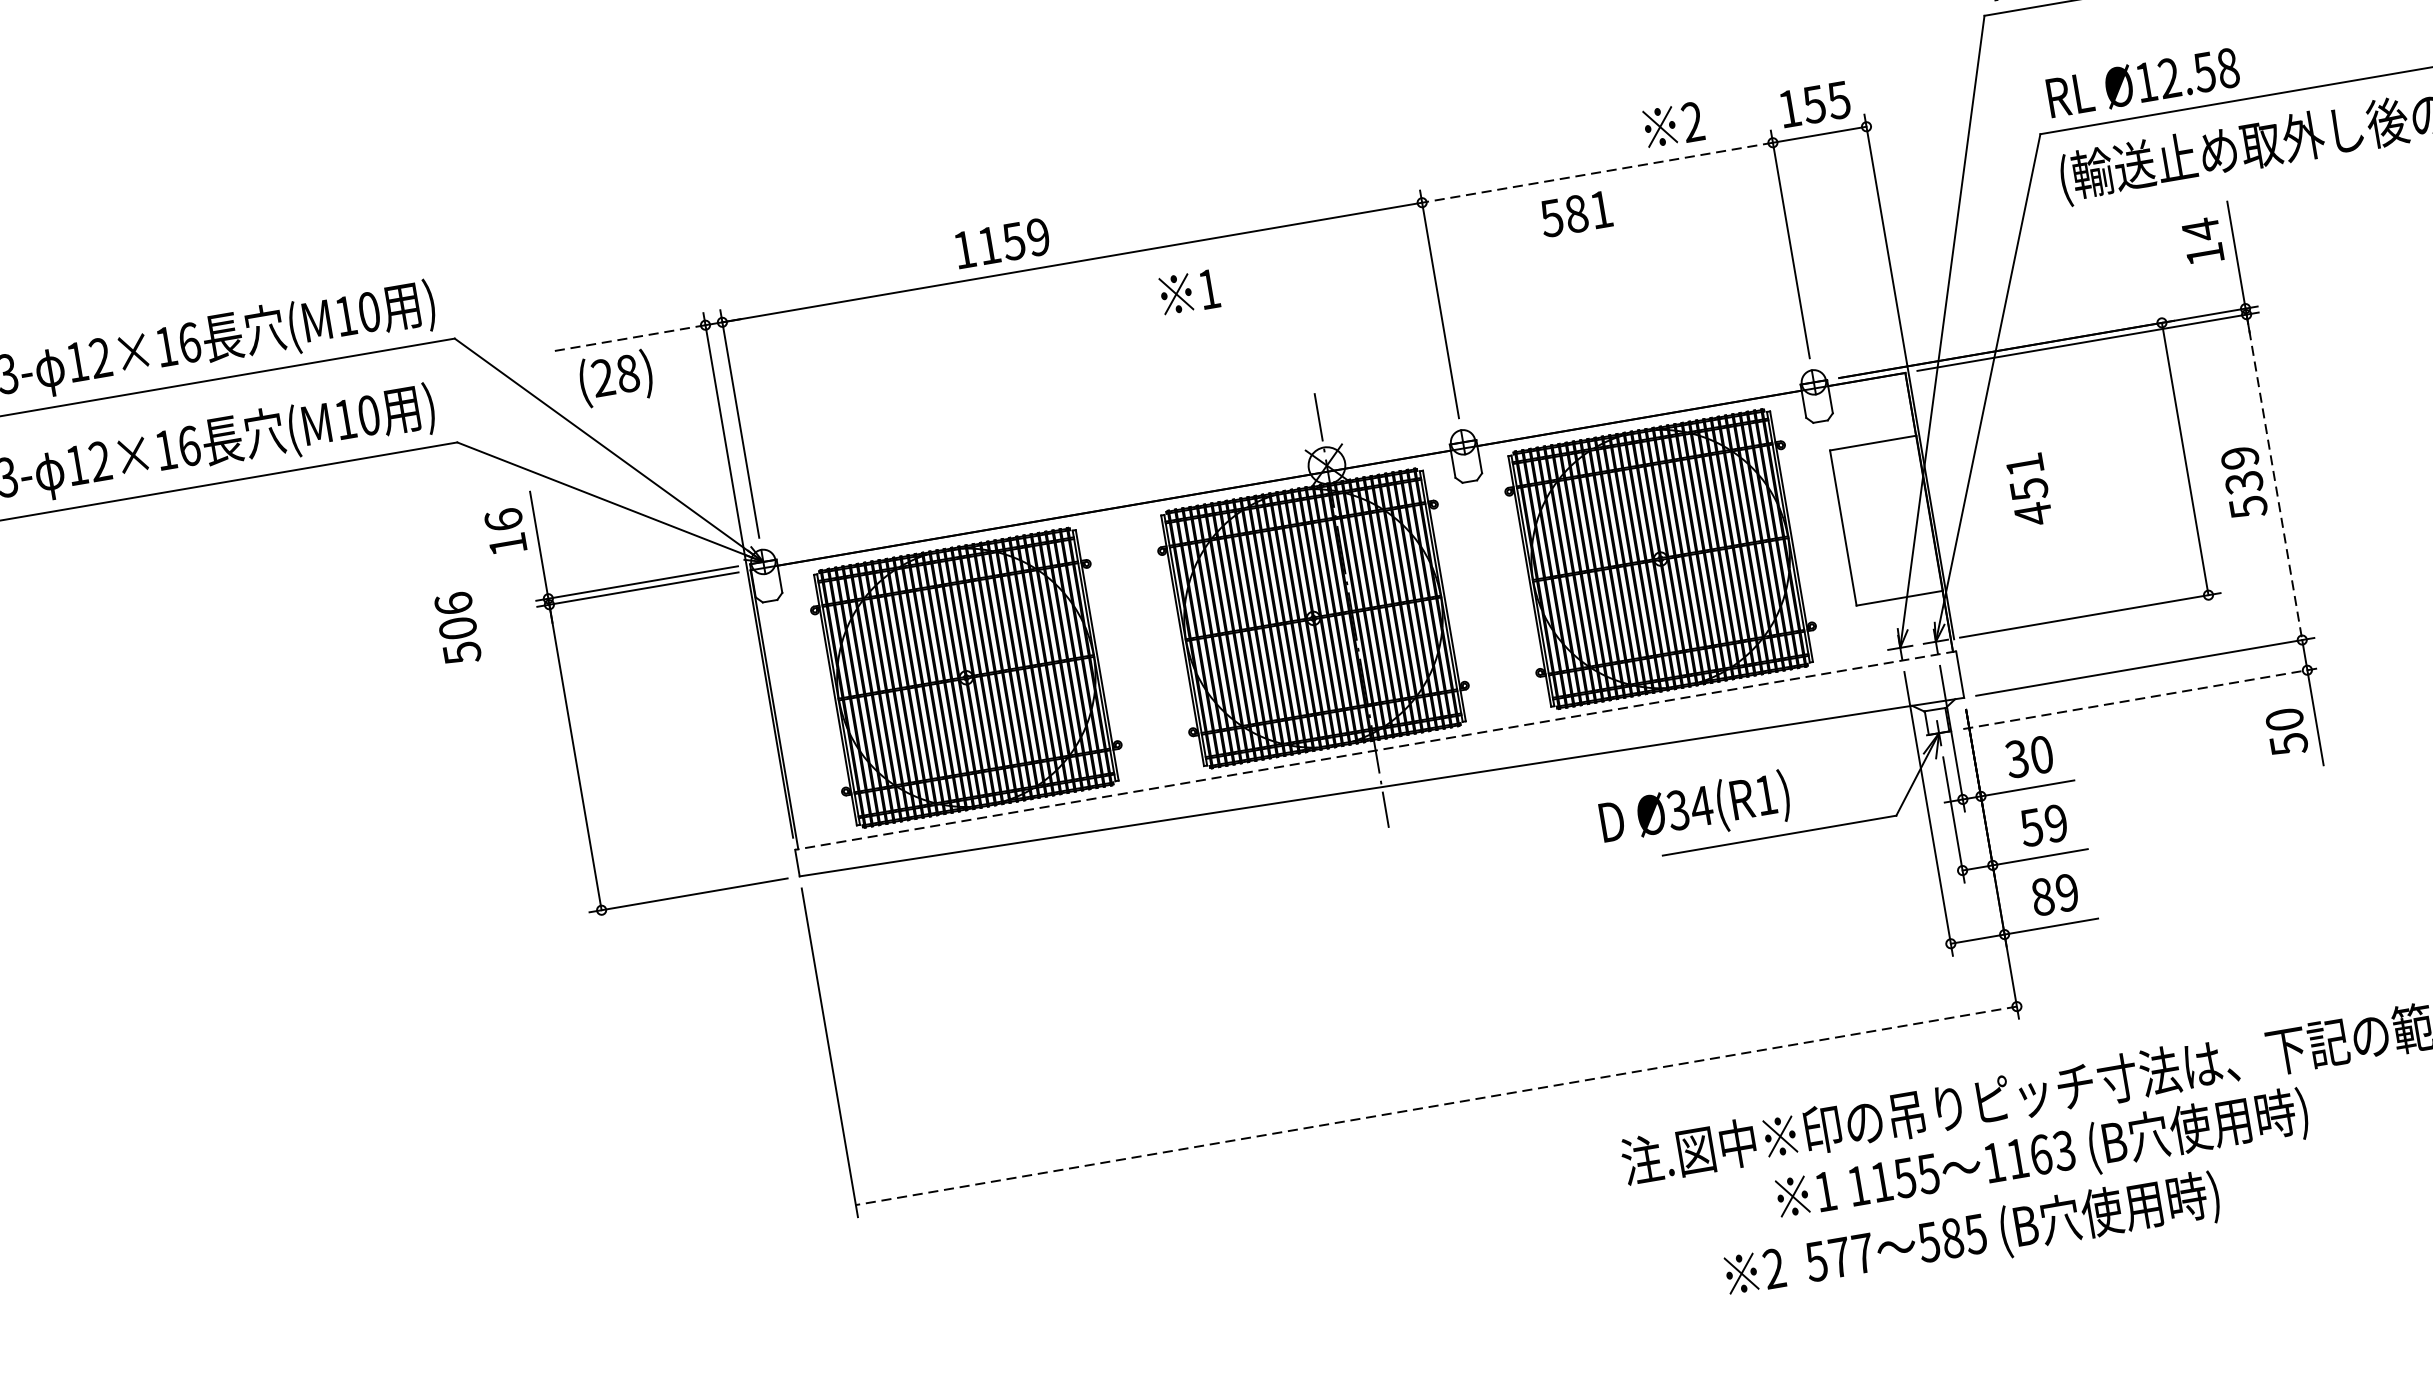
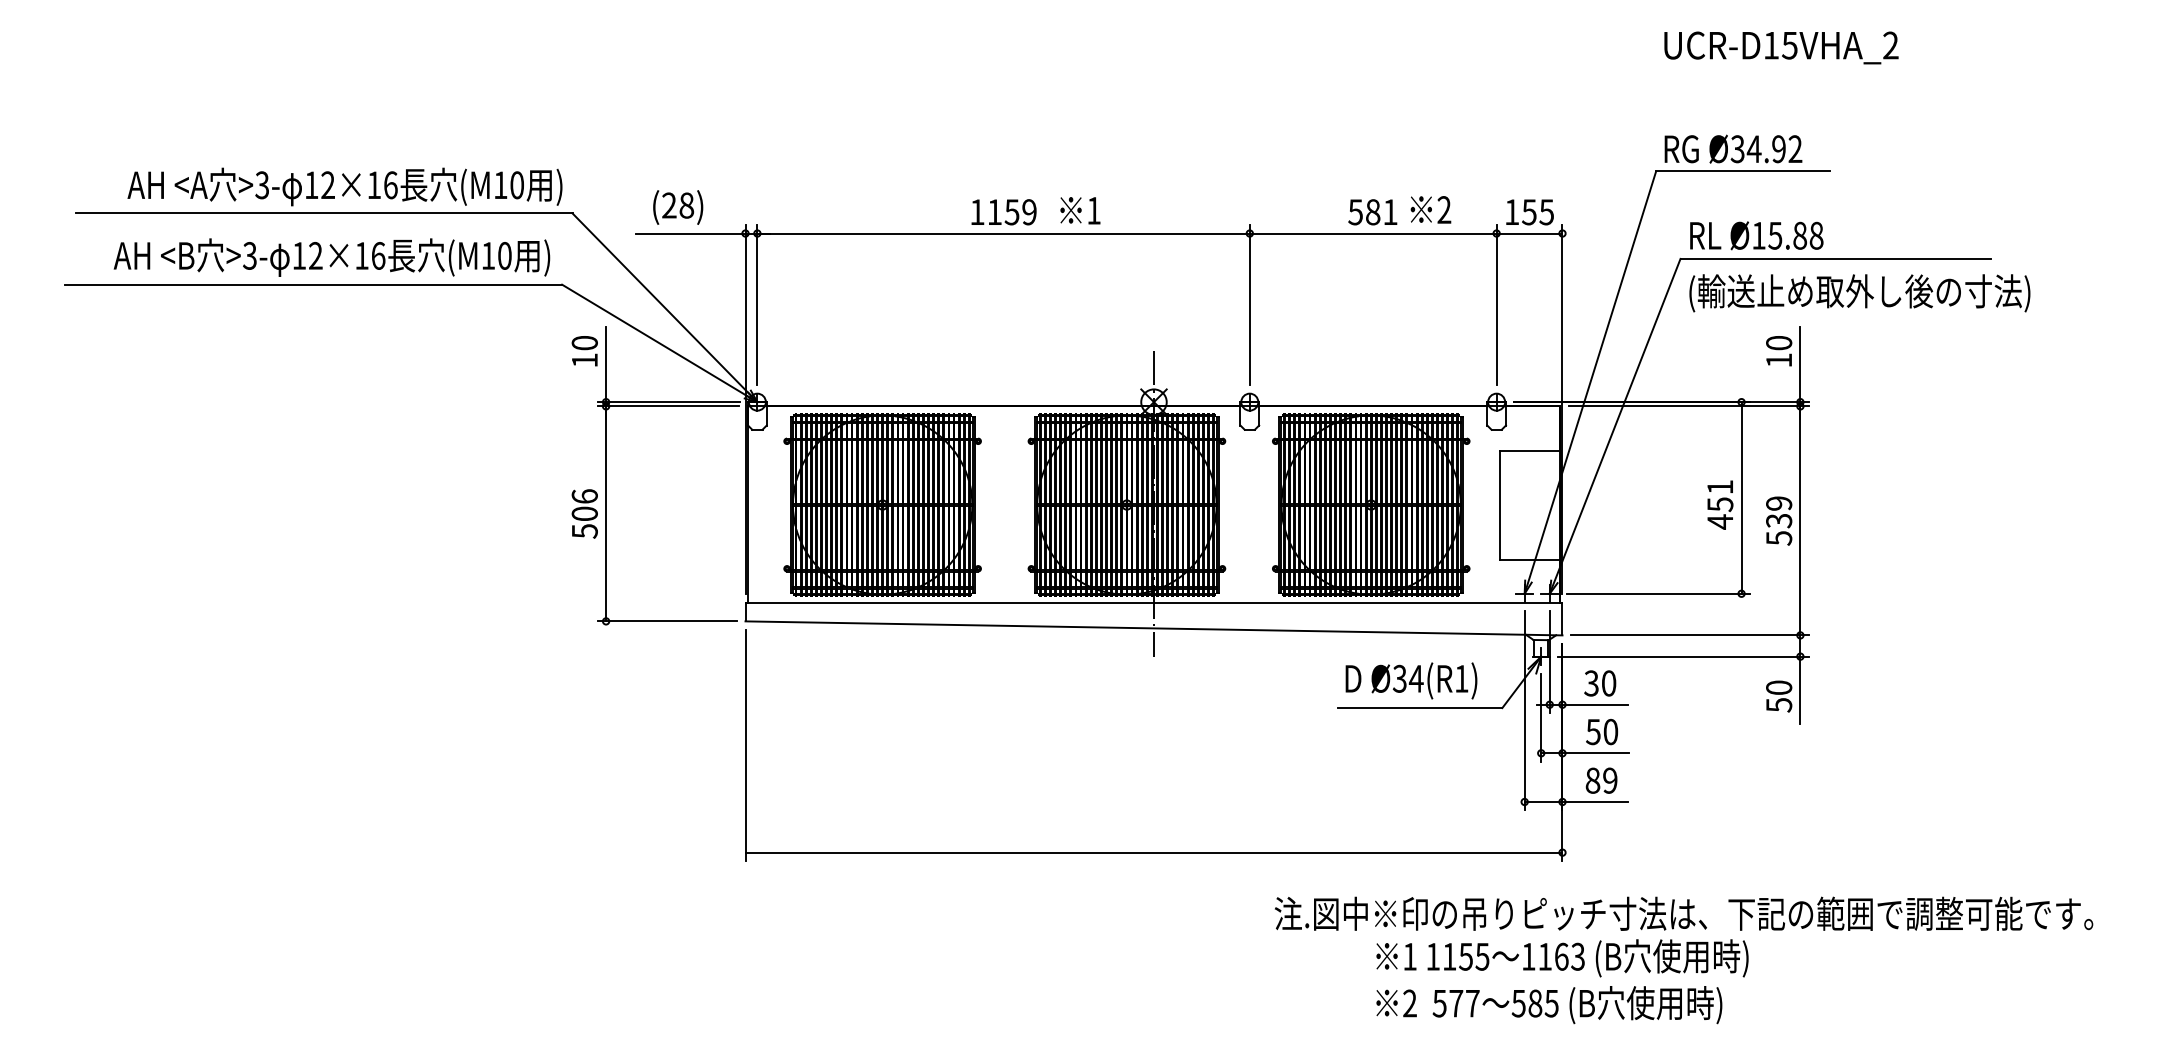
text: (2186, 74) -> (1787, 235), Ø12.58 -> Ø15.88
line: (1596, 172) -> (1372, 233), dashed -> solid
text: (1575, 214) -> (1372, 212), moved
text: (2201, 230) -> (1779, 343), 14 -> 10
text: (1001, 243) -> (1003, 212), moved
text: (1189, 292) -> (1080, 210), moved
line: (627, 338) -> (690, 233), dashed -> solid
text: (616, 378) -> (678, 207), moved
line: (2274, 478) -> (1800, 521), dashed -> solid
text: (2029, 489) -> (1720, 504), moved
text: (503, 519) -> (584, 342), 16 -> 10
text: (457, 627) -> (584, 513), moved
line: (2142, 698) -> (1684, 656), dashed -> solid
line: (1374, 750) -> (1153, 602), dashed -> solid
text: (1695, 809) -> (1411, 680), moved
text: (2055, 824) -> (1610, 732), 59 -> 50
line: (1435, 1105) -> (1153, 852), dashed -> solid
text: (1973, 1237) -> (1549, 1005), moved

